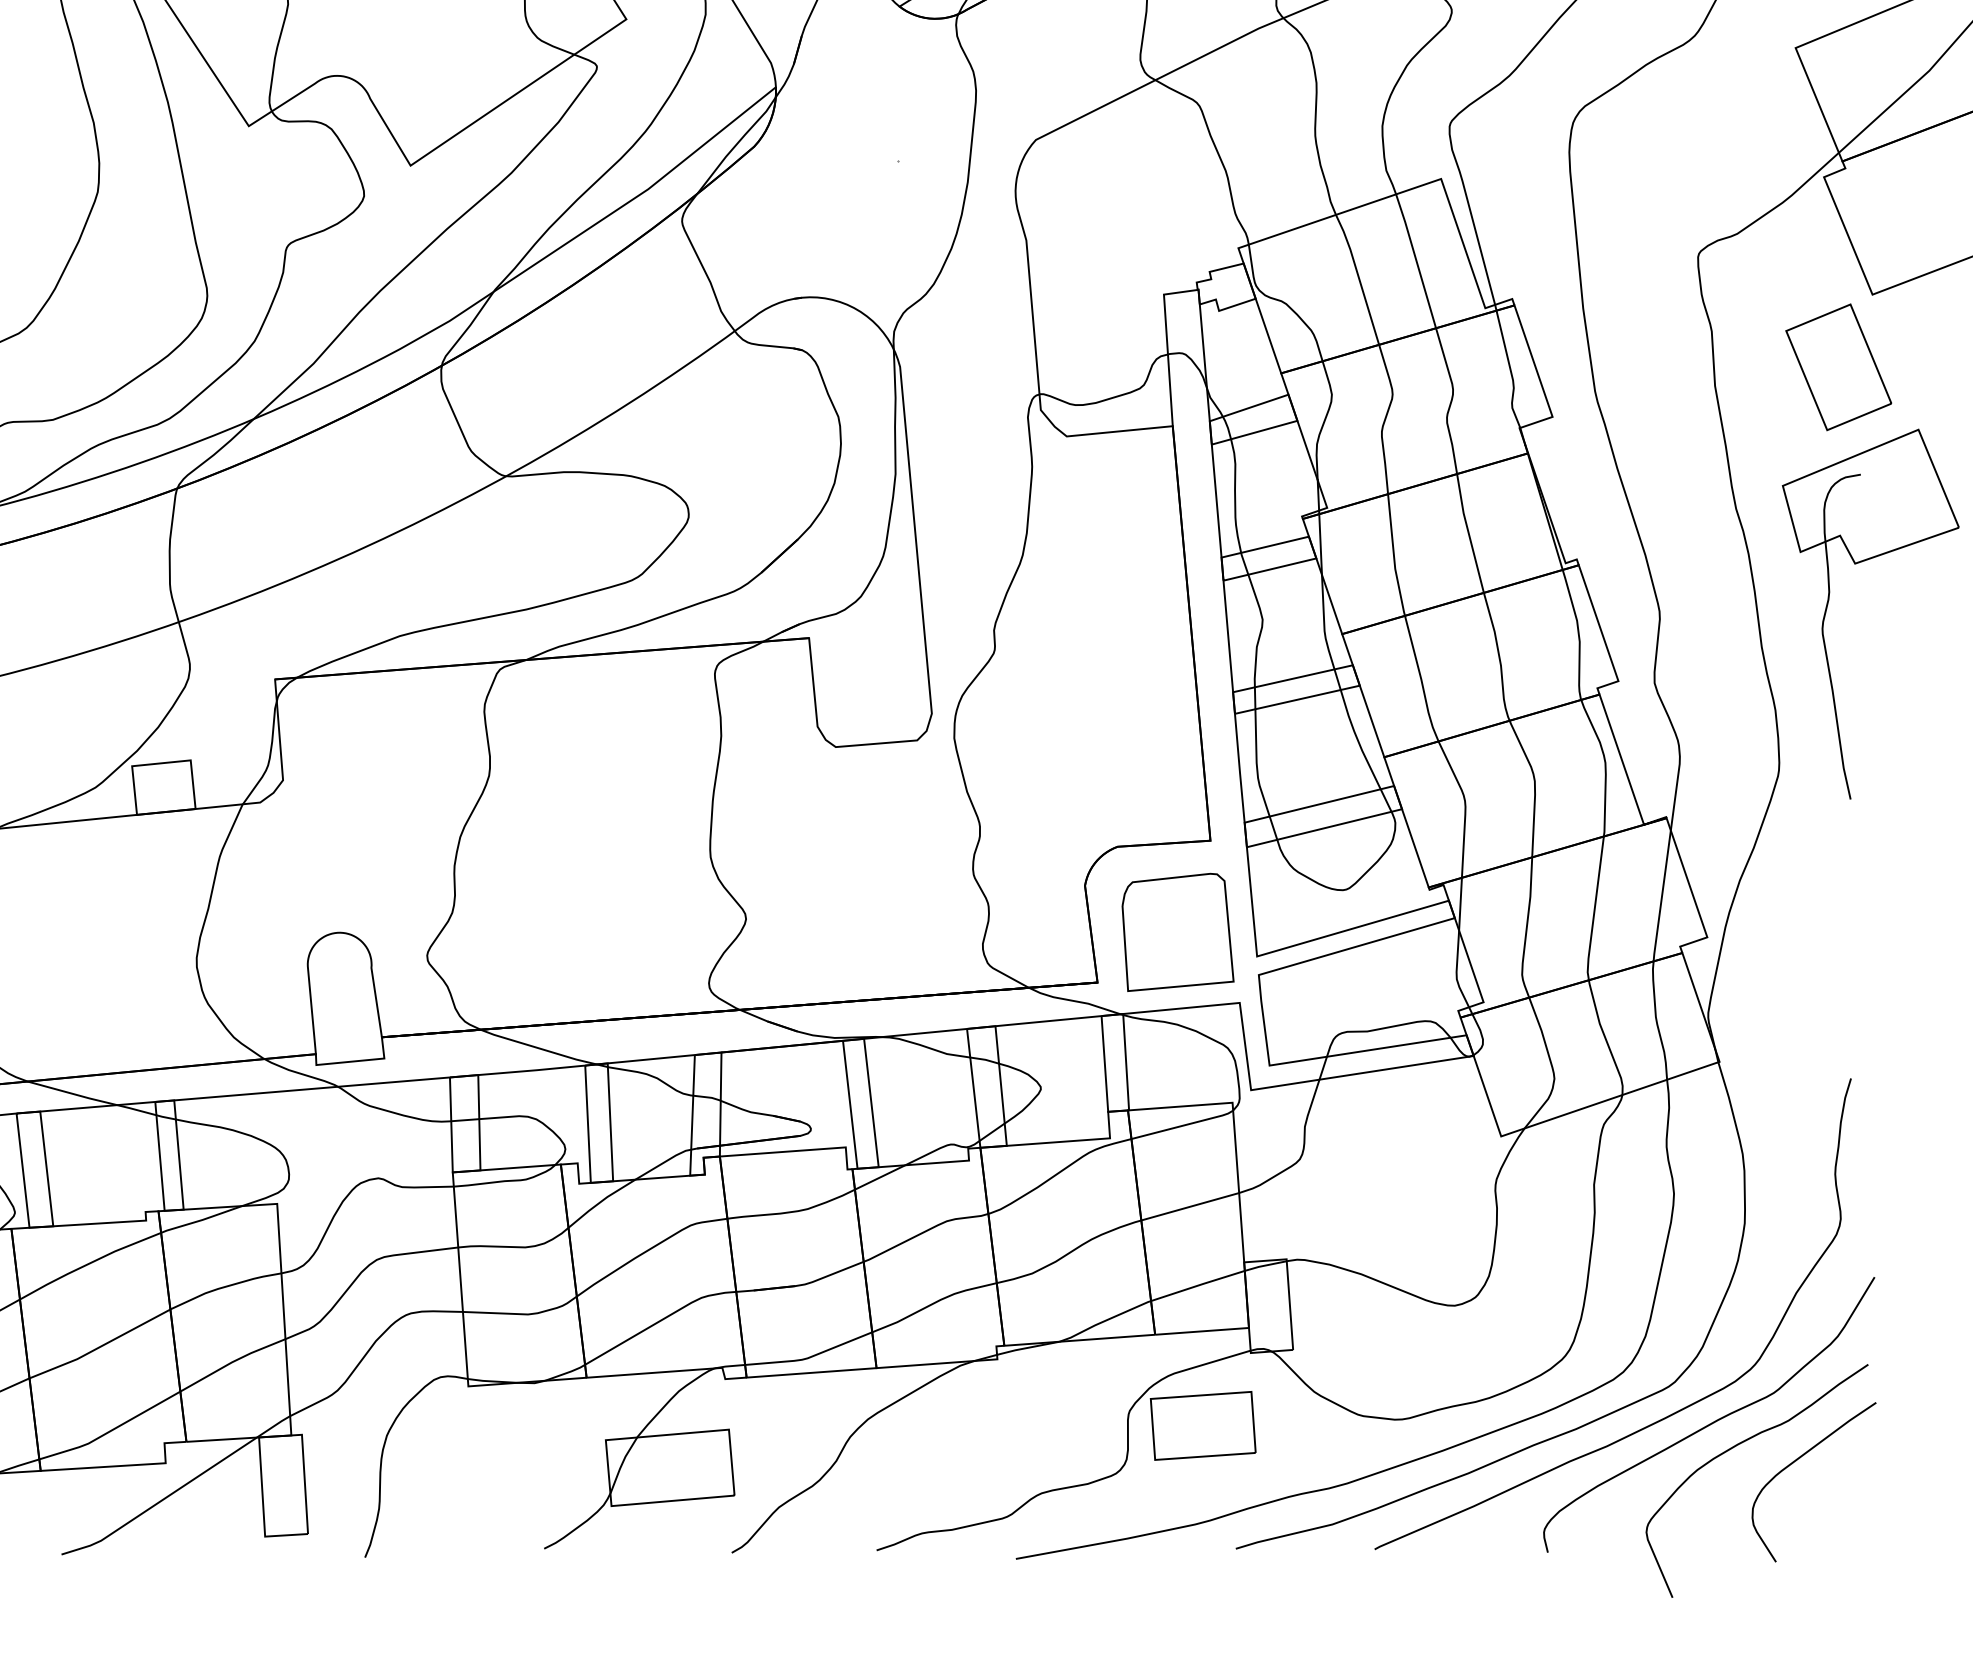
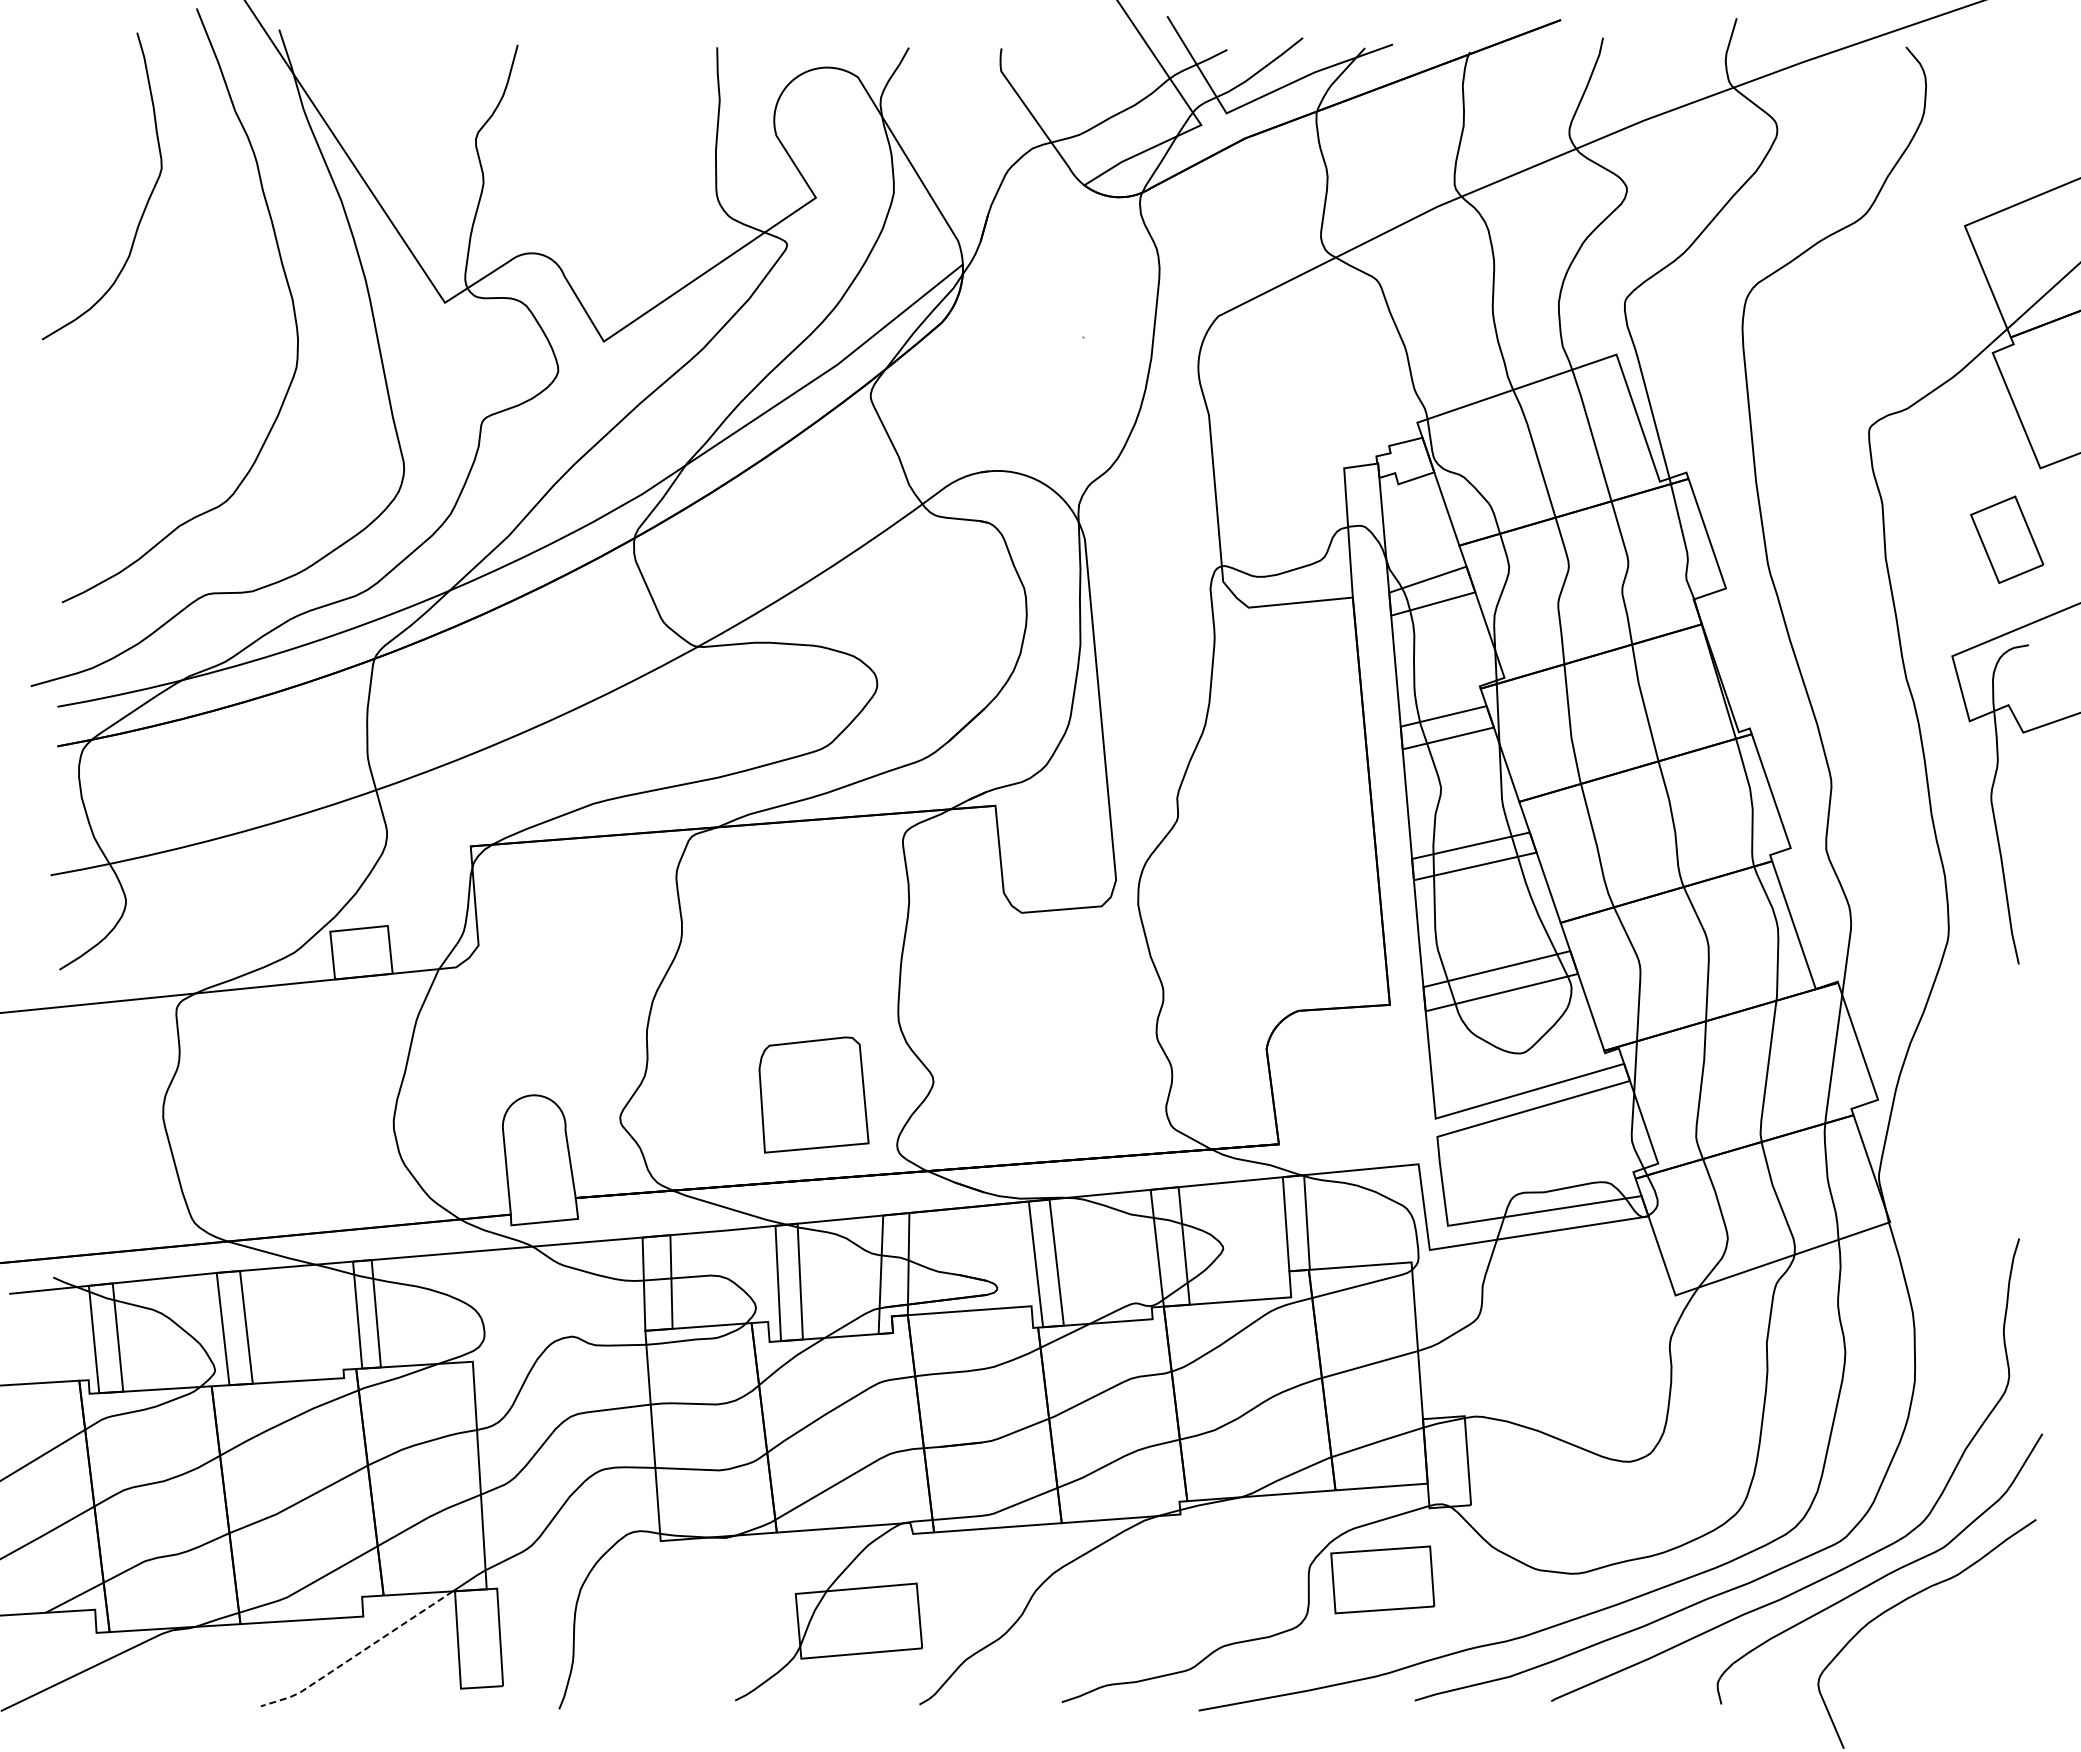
part: (1838, 367) -> (2006, 539), size x0.7
part: (1177, 931) -> (813, 1094), moved
curve: (1798, 1460) -> (1967, 1613), removed
line: (160, 1501) -> (358, 1654), solid -> dashed

